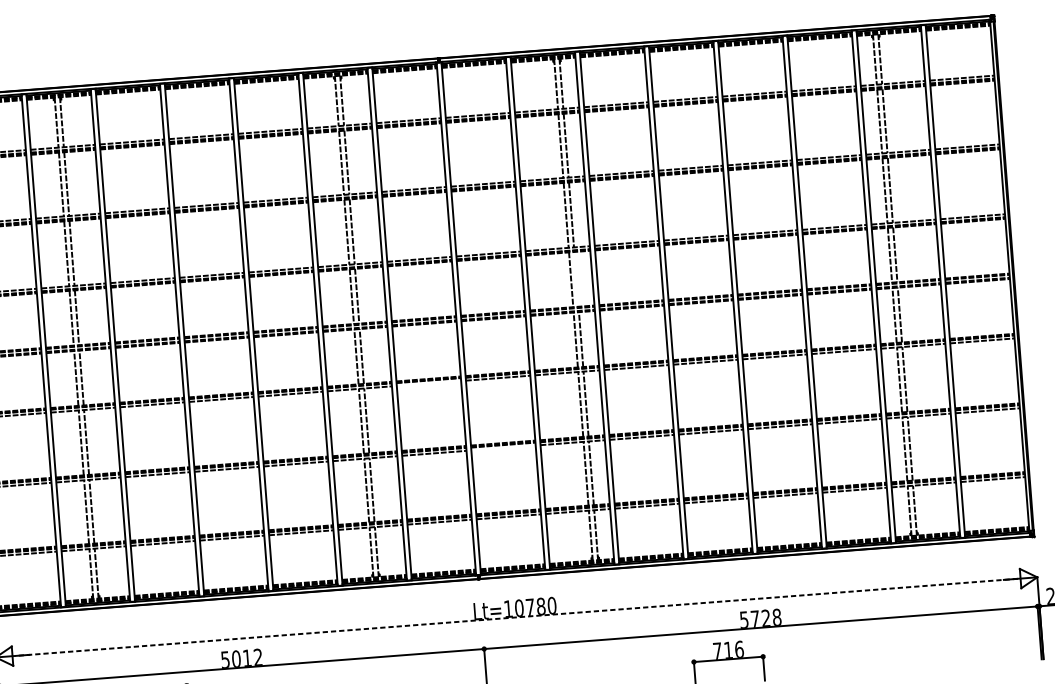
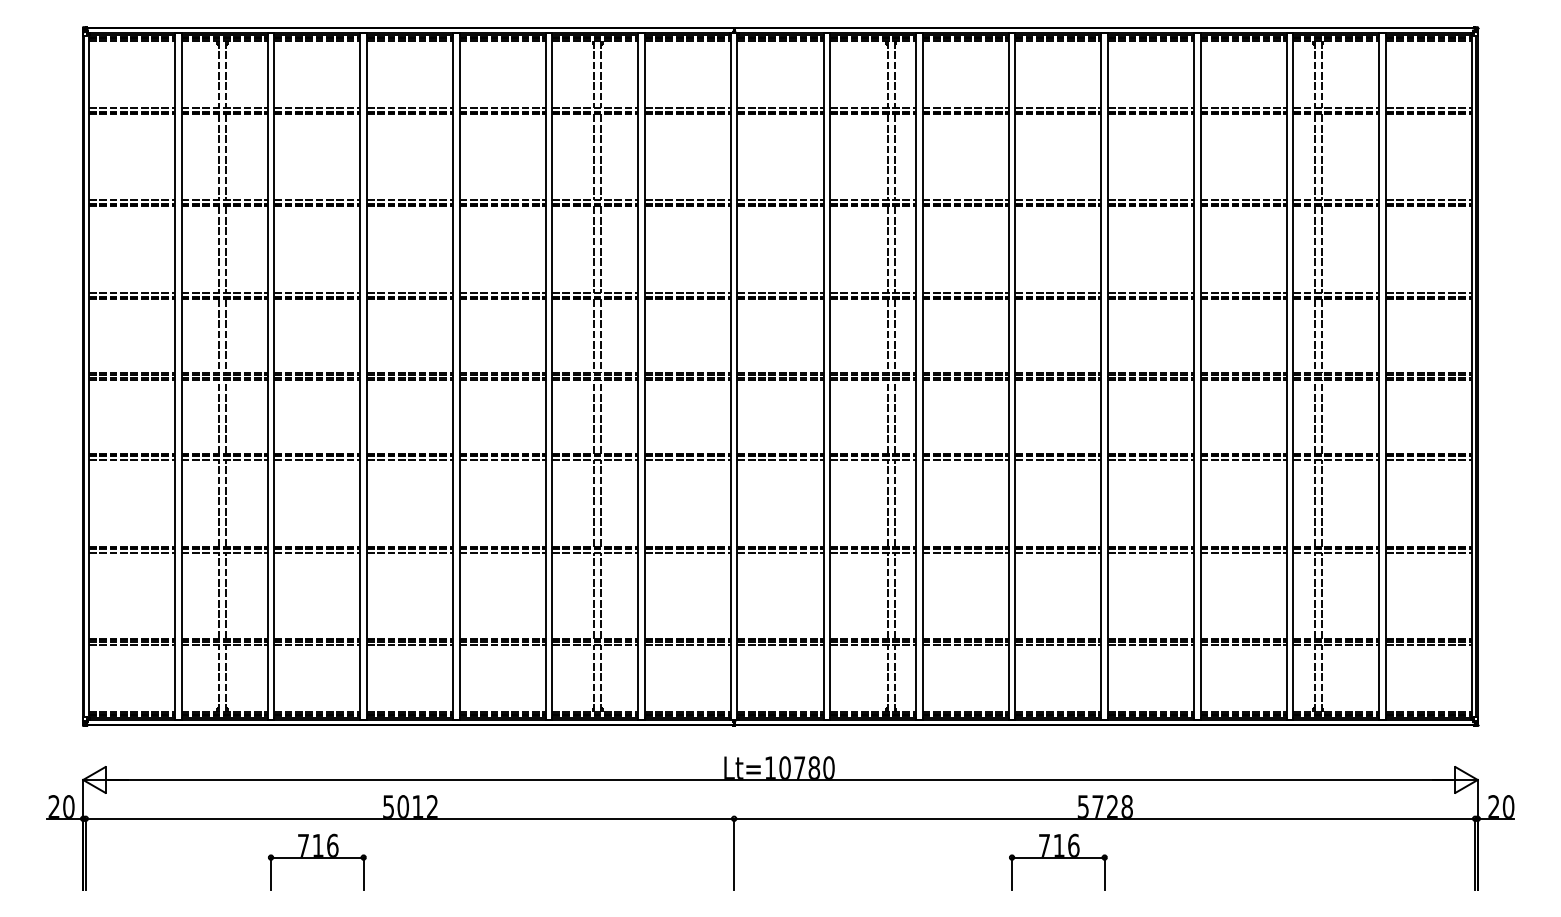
line: (576, 278) -> (894, 335), added
line: (428, 383) -> (687, 459), added
line: (503, 448) -> (780, 553), added
line: (515, 617) -> (779, 779), dashed -> solid

